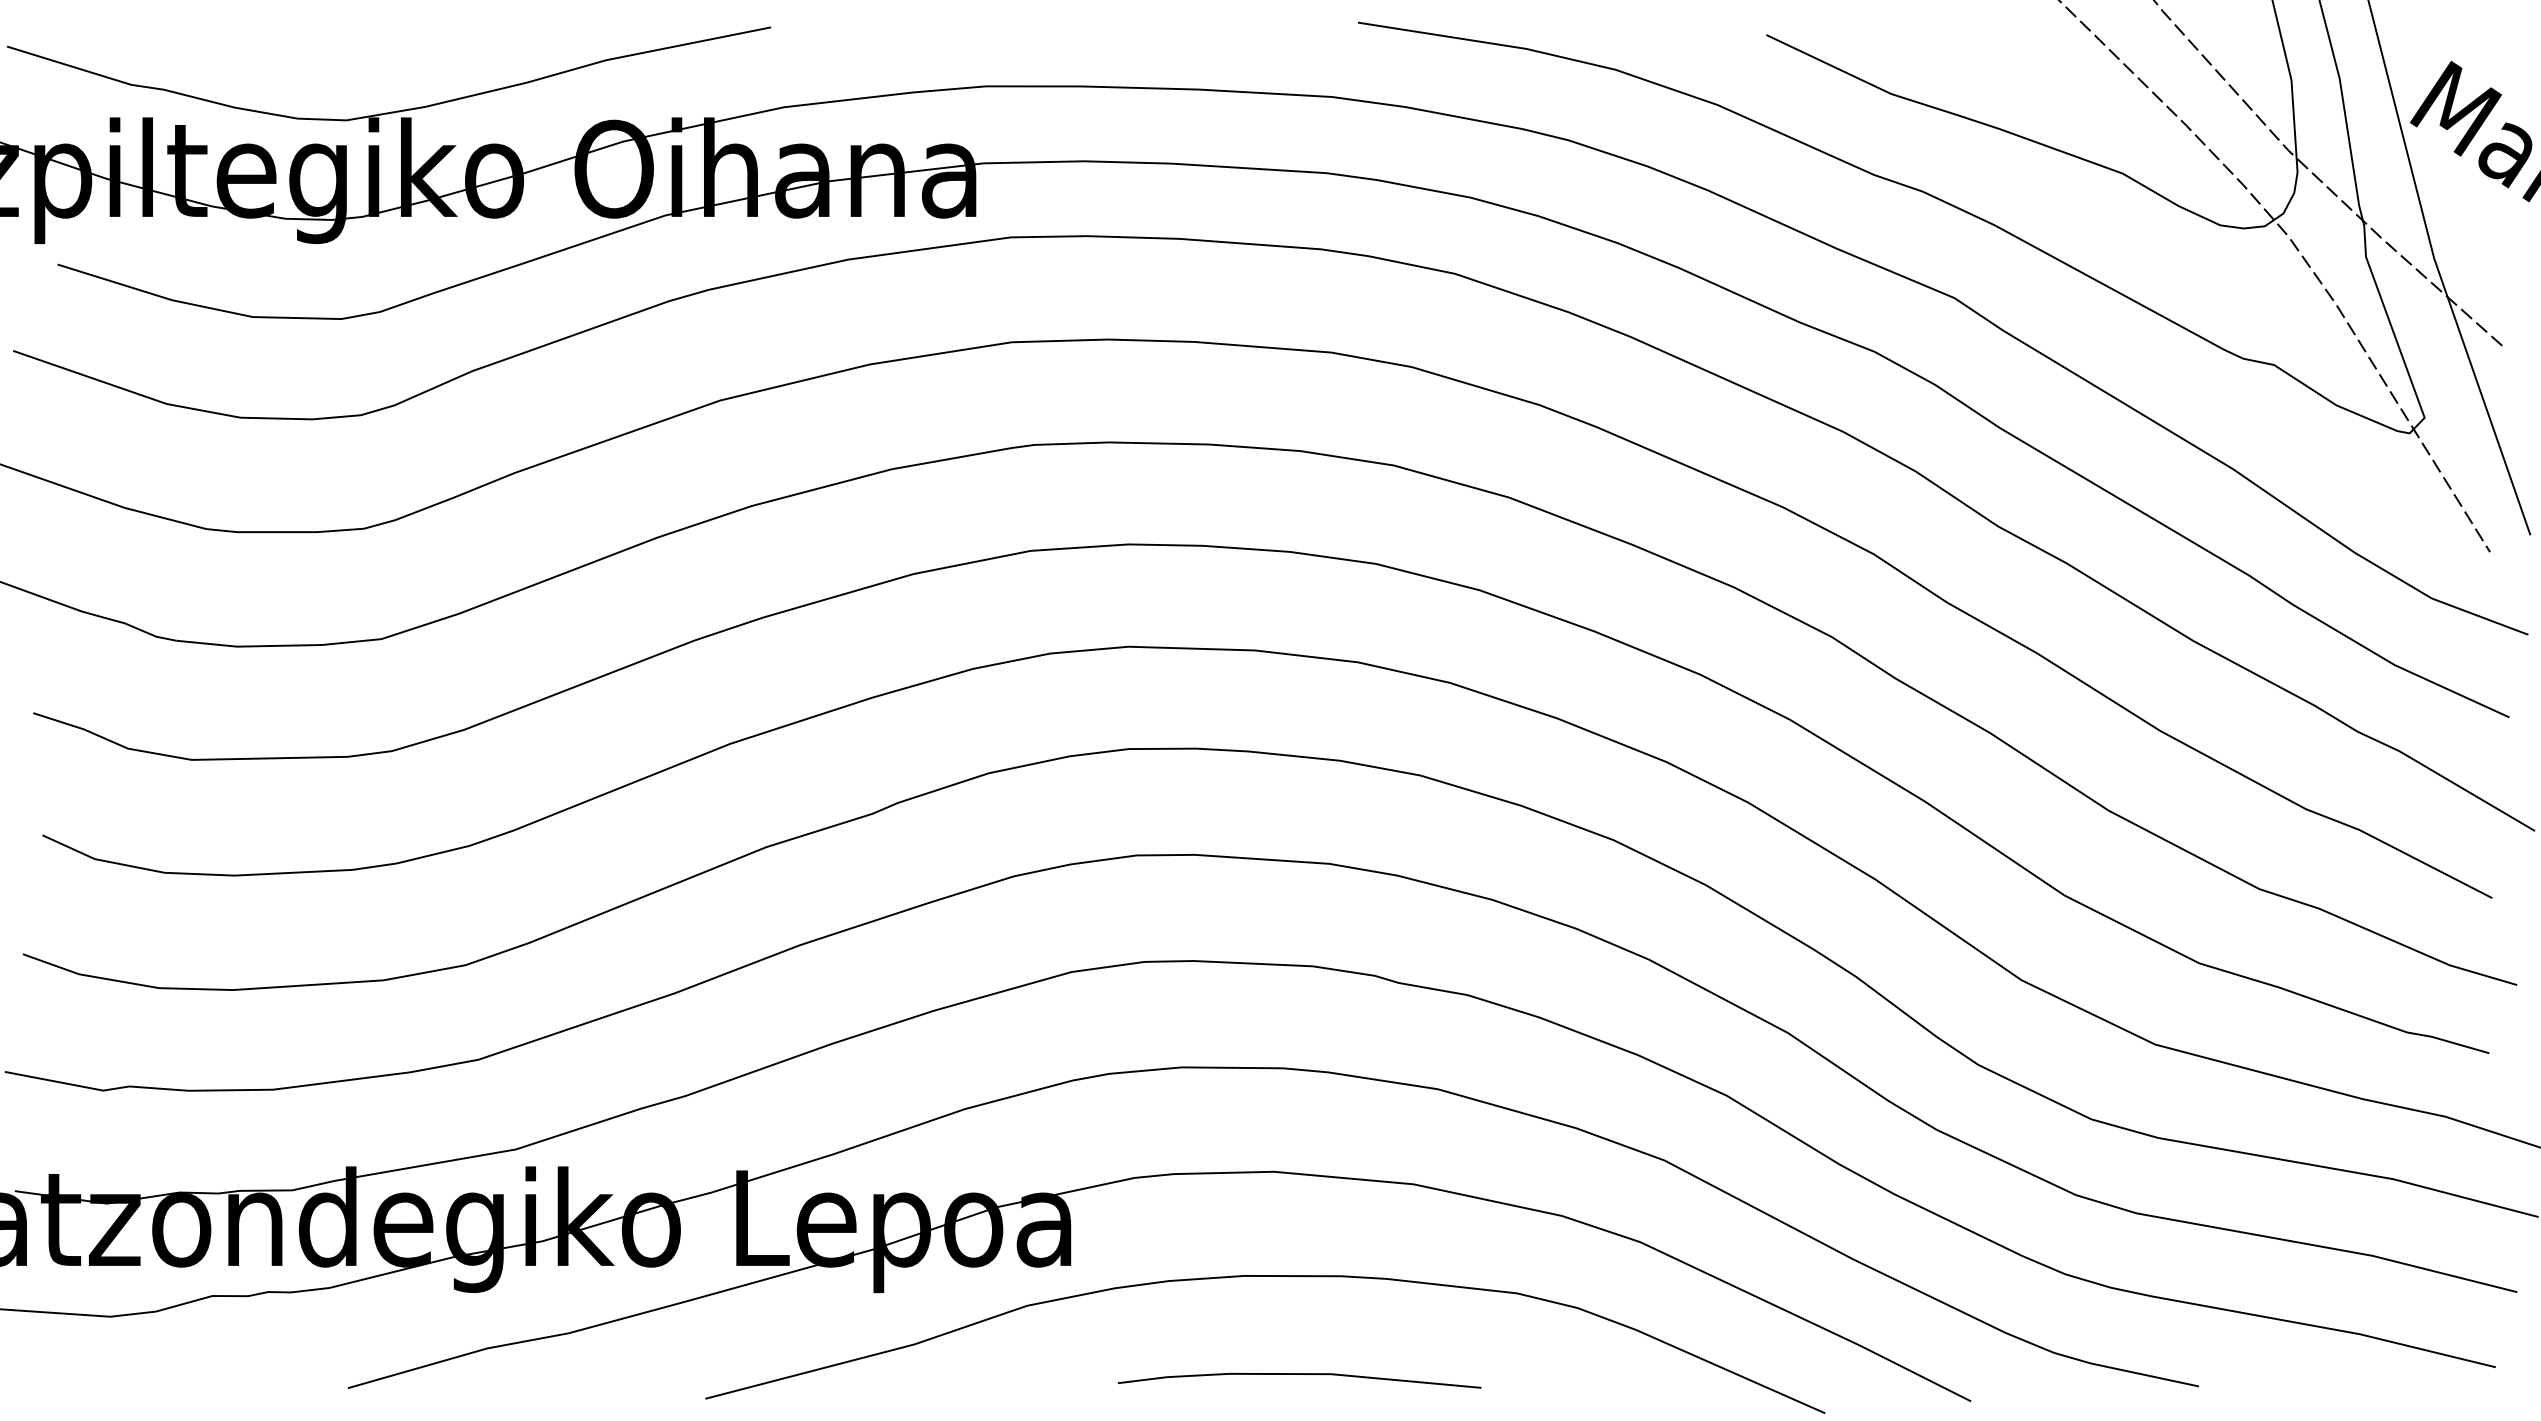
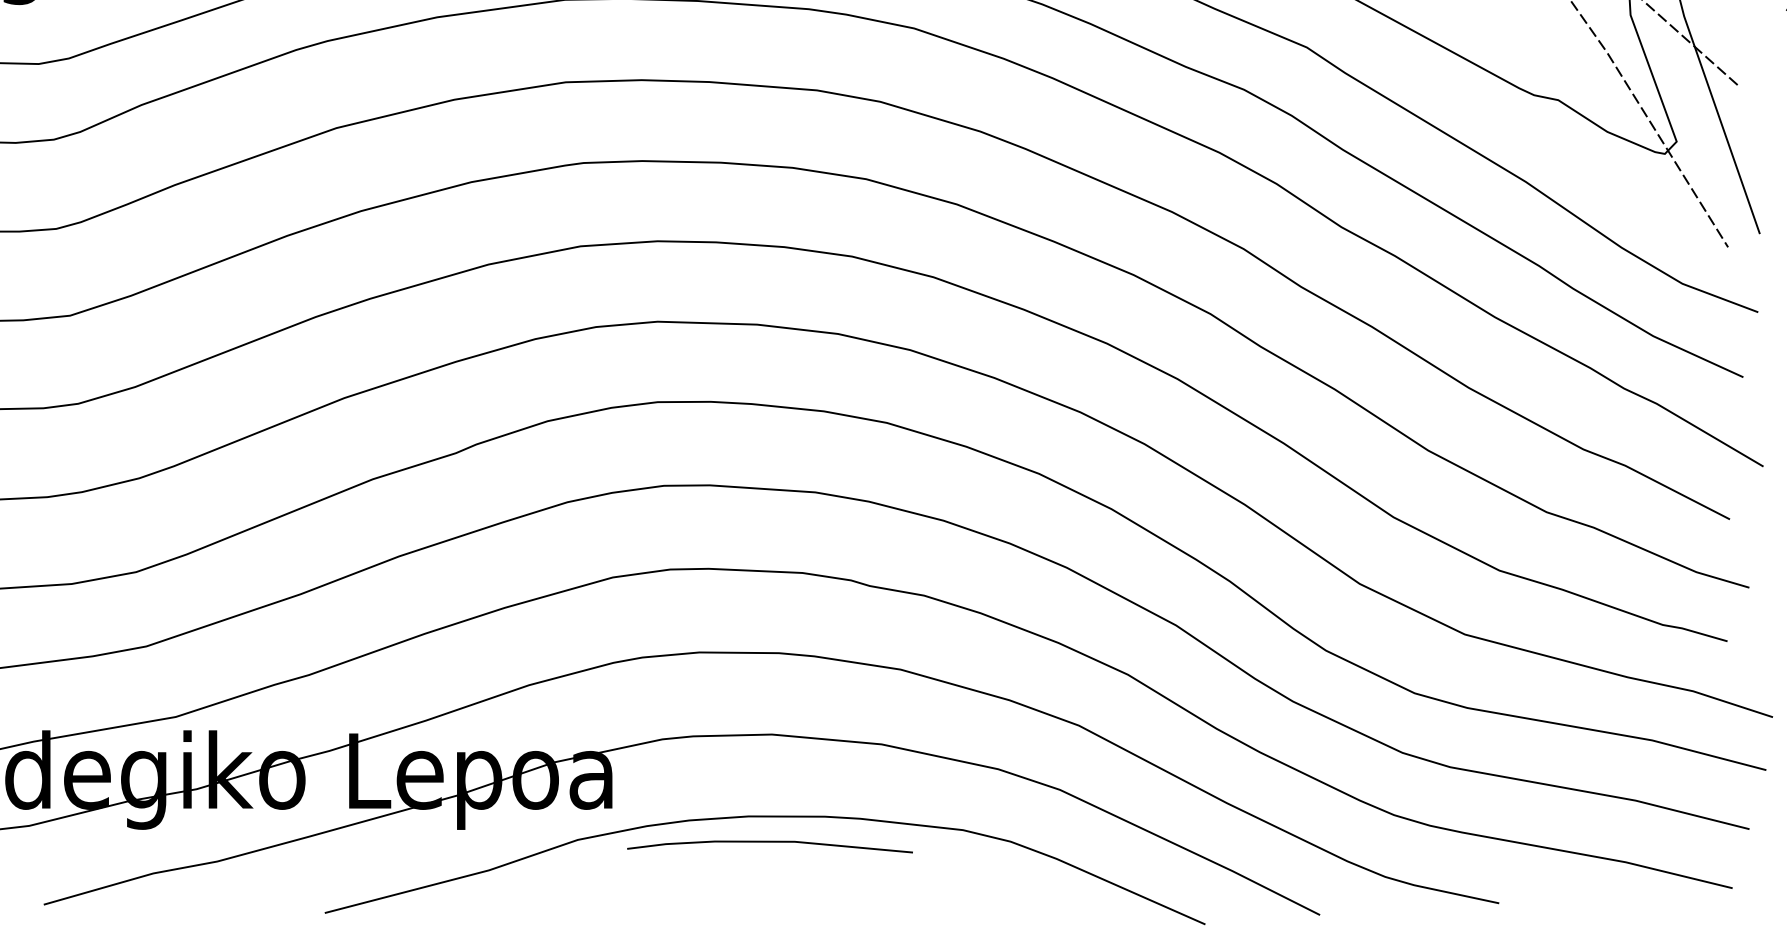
line: (1299, 1374) -> (769, 842), moved

